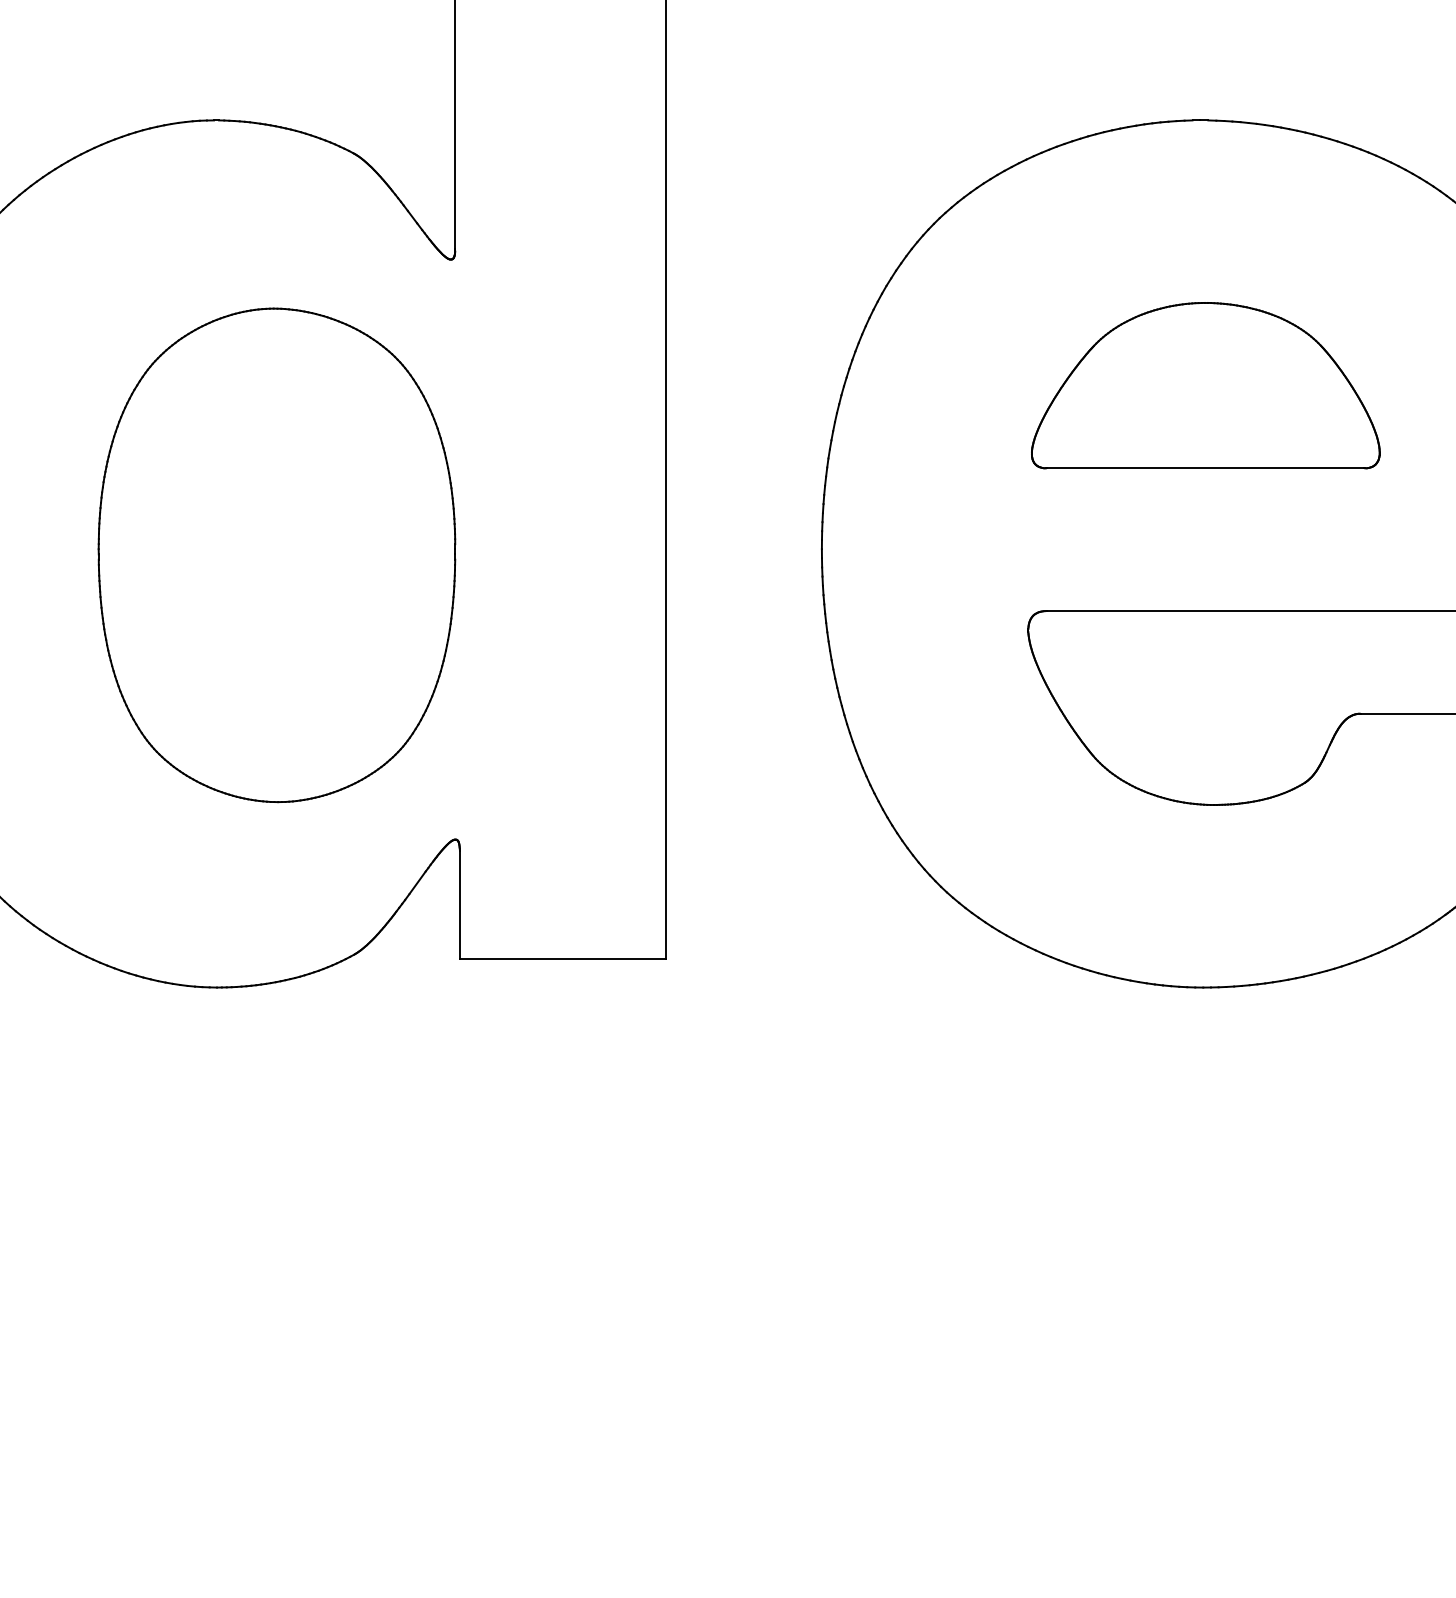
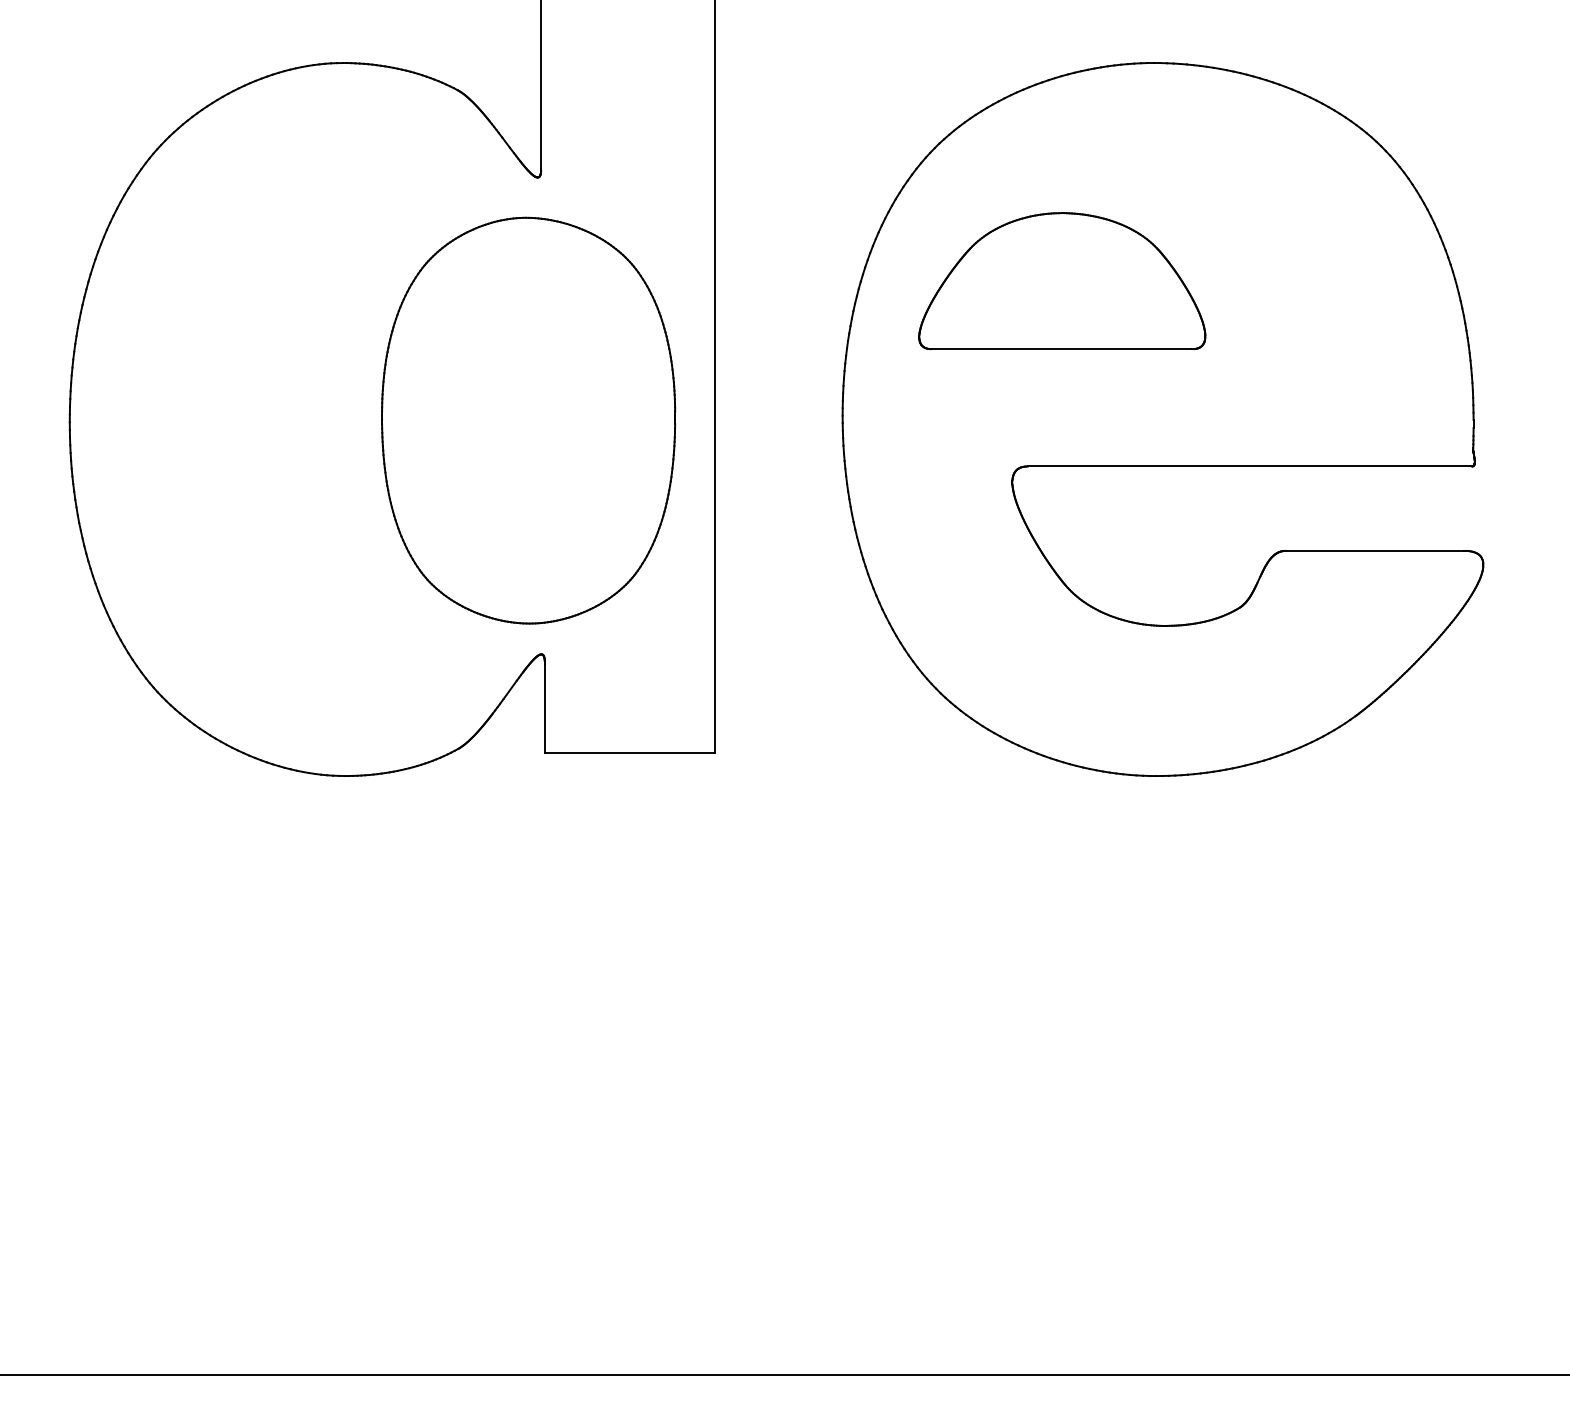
part: (1206, 386) -> (1062, 281), moved
part: (276, 555) -> (528, 420), moved

